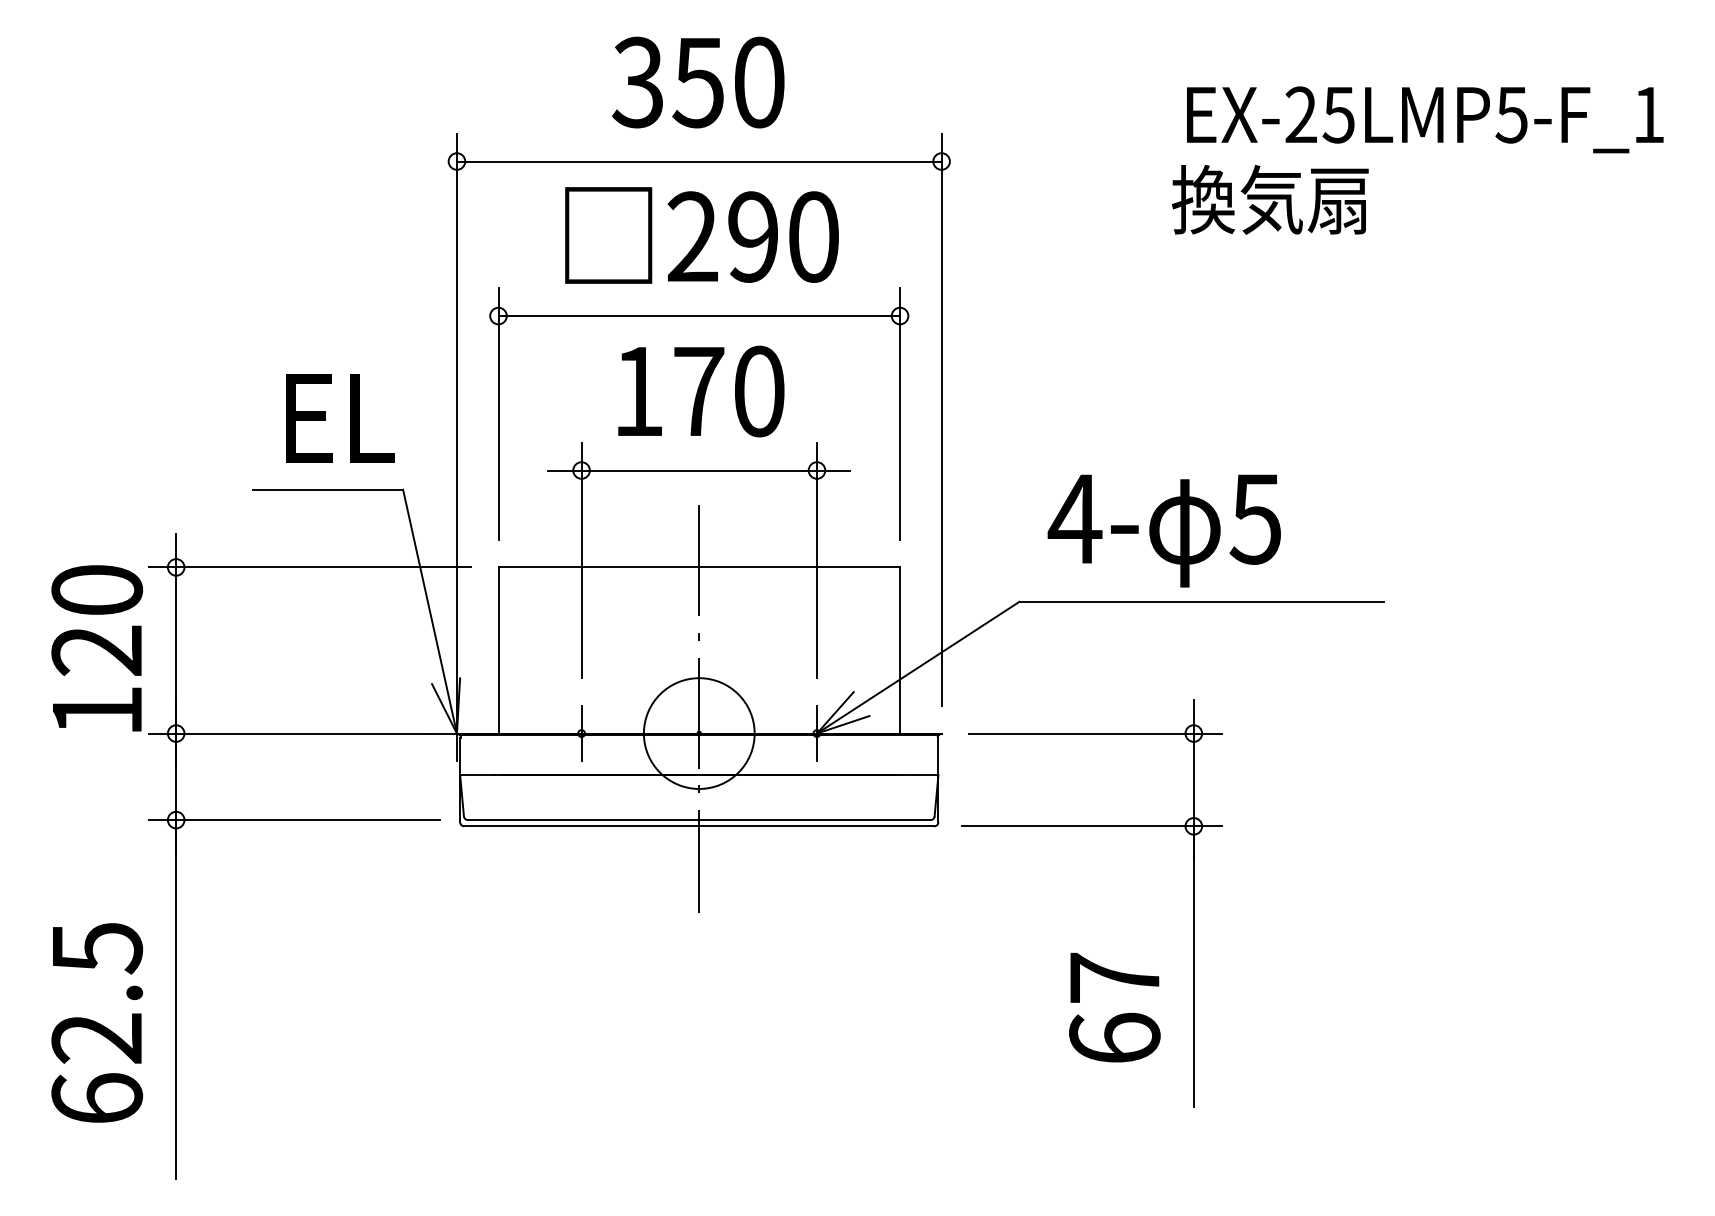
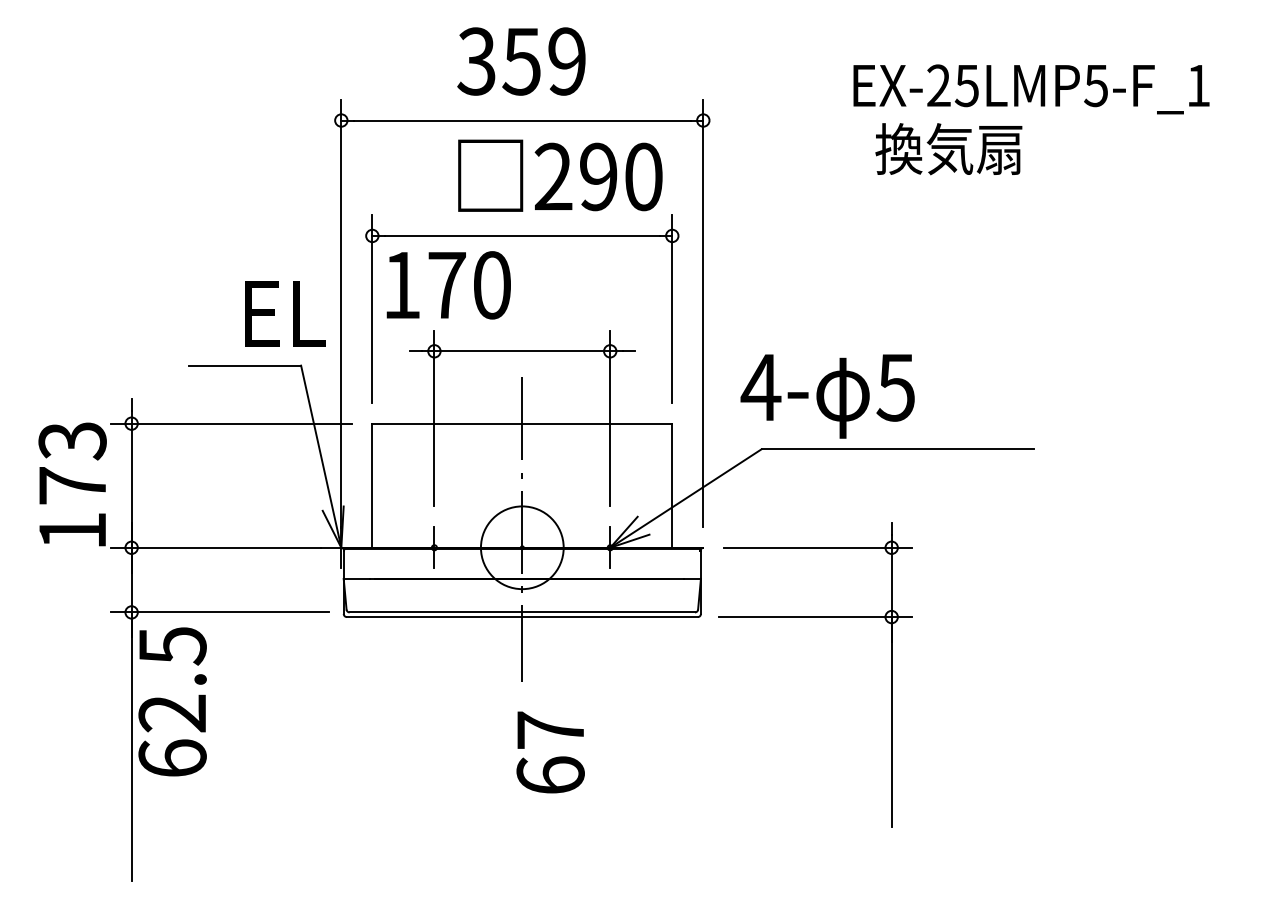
text: (758, 82) -> (566, 61), 350 -> 359
text: (1425, 119) -> (1031, 89), moved
text: (702, 235) -> (560, 175), moved
text: (700, 391) -> (448, 285), moved
text: (340, 417) -> (285, 313), moved
text: (1164, 531) -> (827, 396), moved
text: (97, 620) -> (72, 463), 120 -> 173
text: (1114, 1007) -> (550, 752), moved
text: (97, 1022) -> (172, 701), moved

